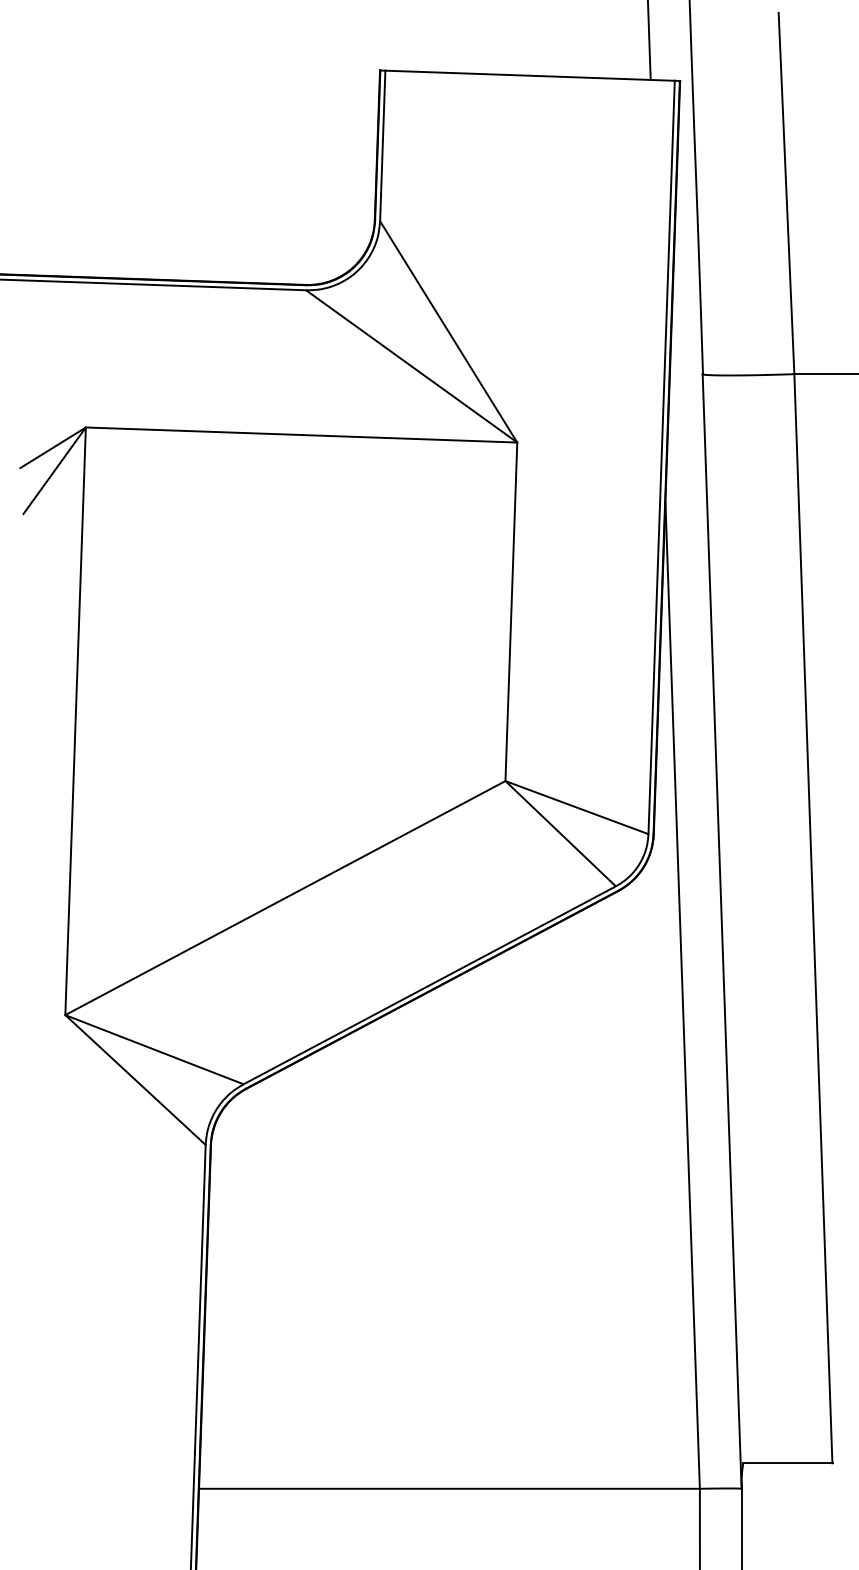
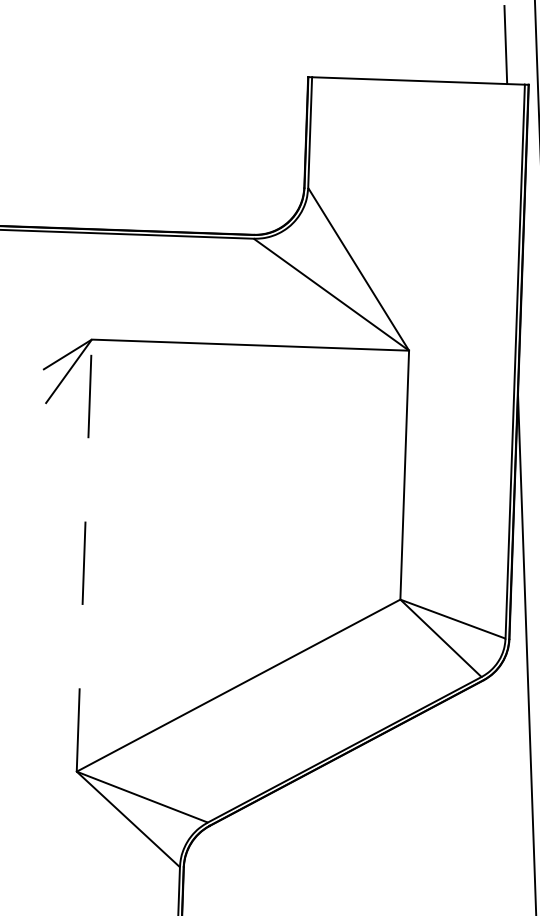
line: (75, 721) -> (84, 555), solid -> dashed

